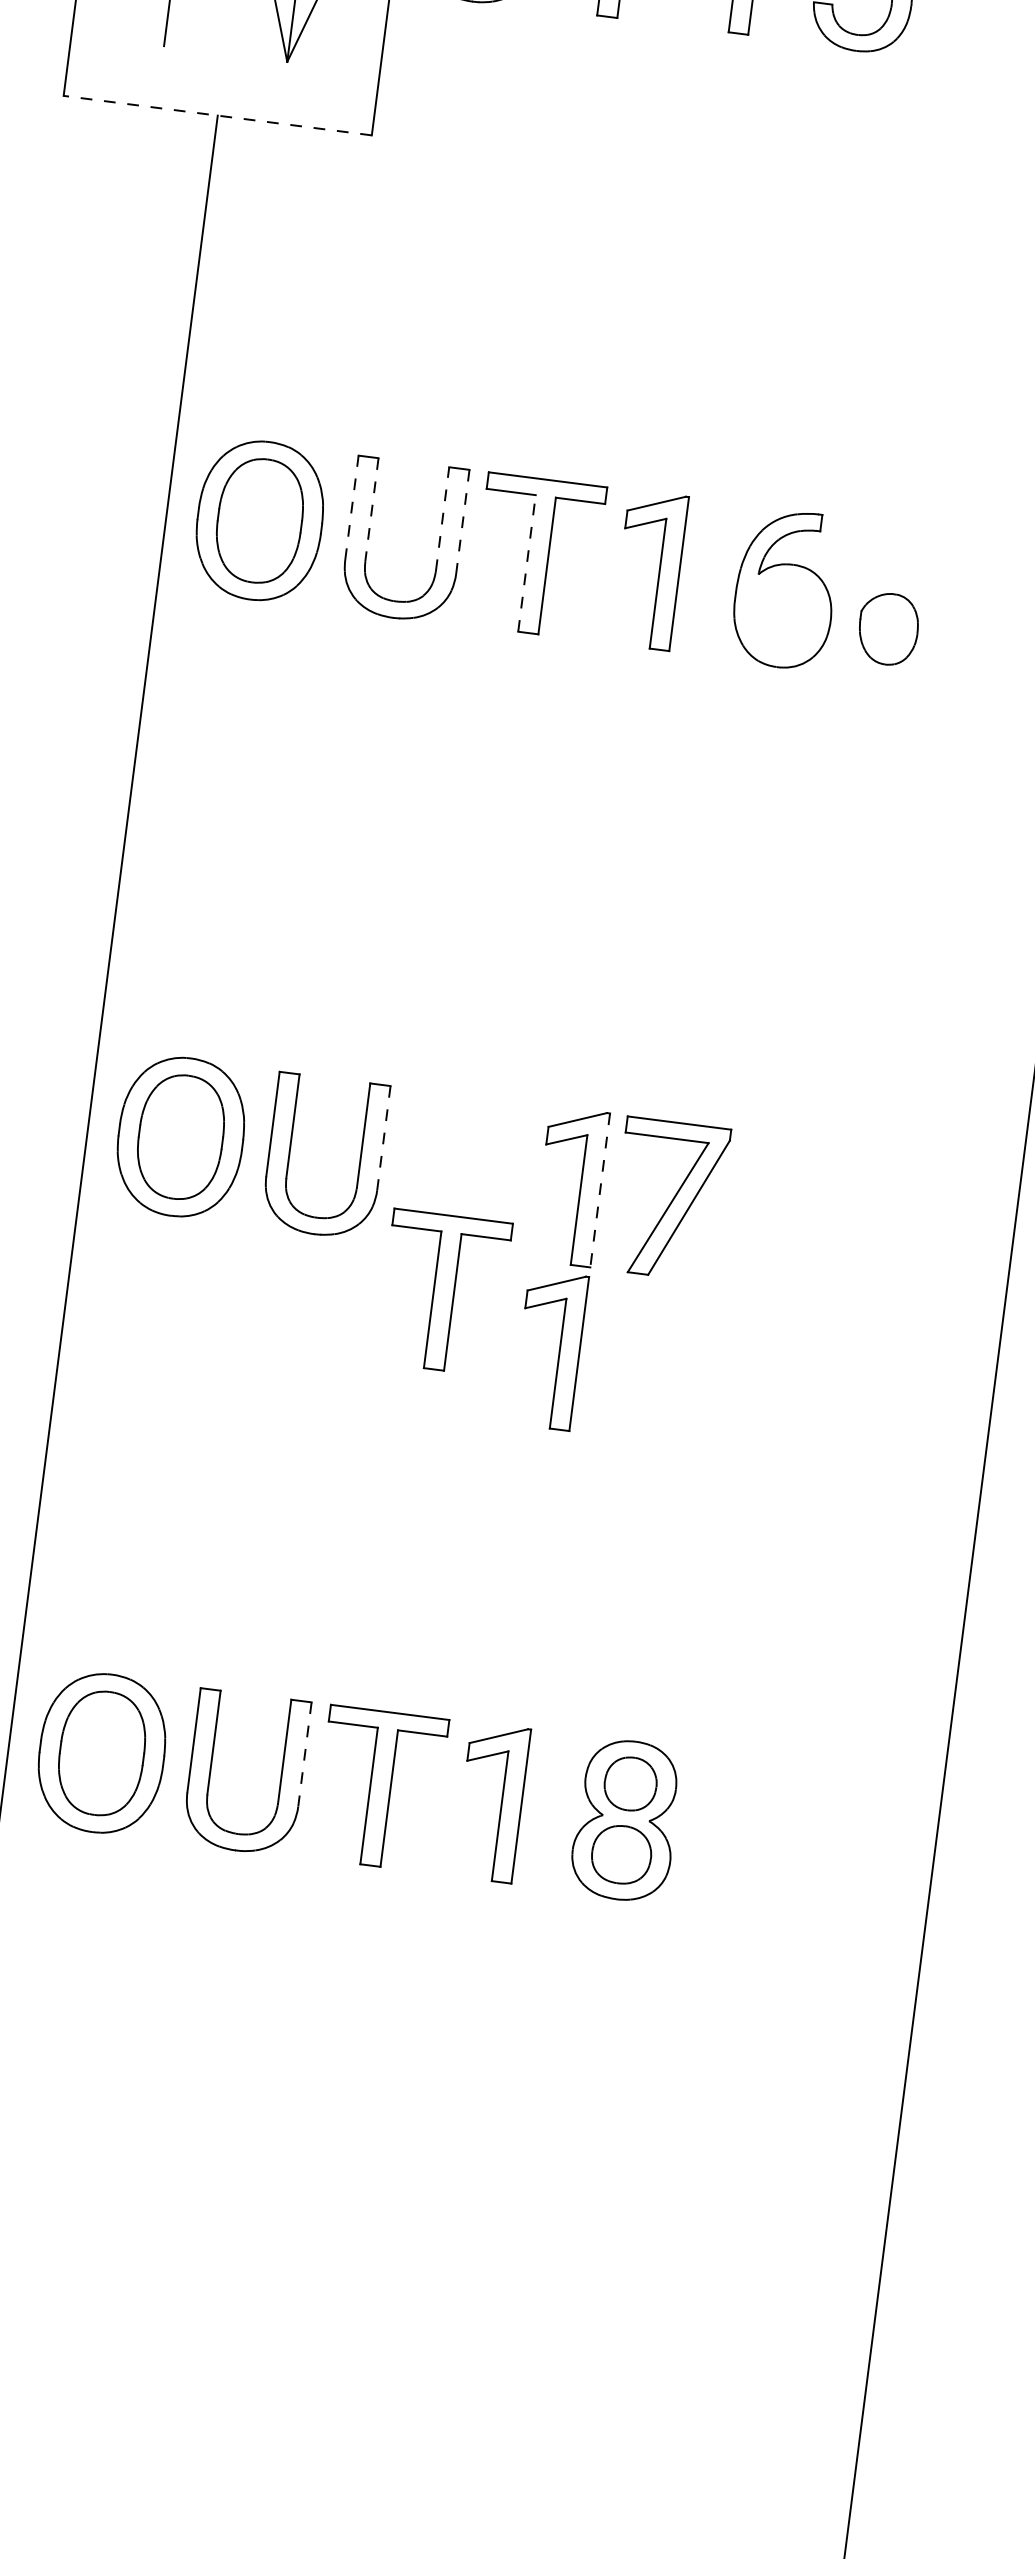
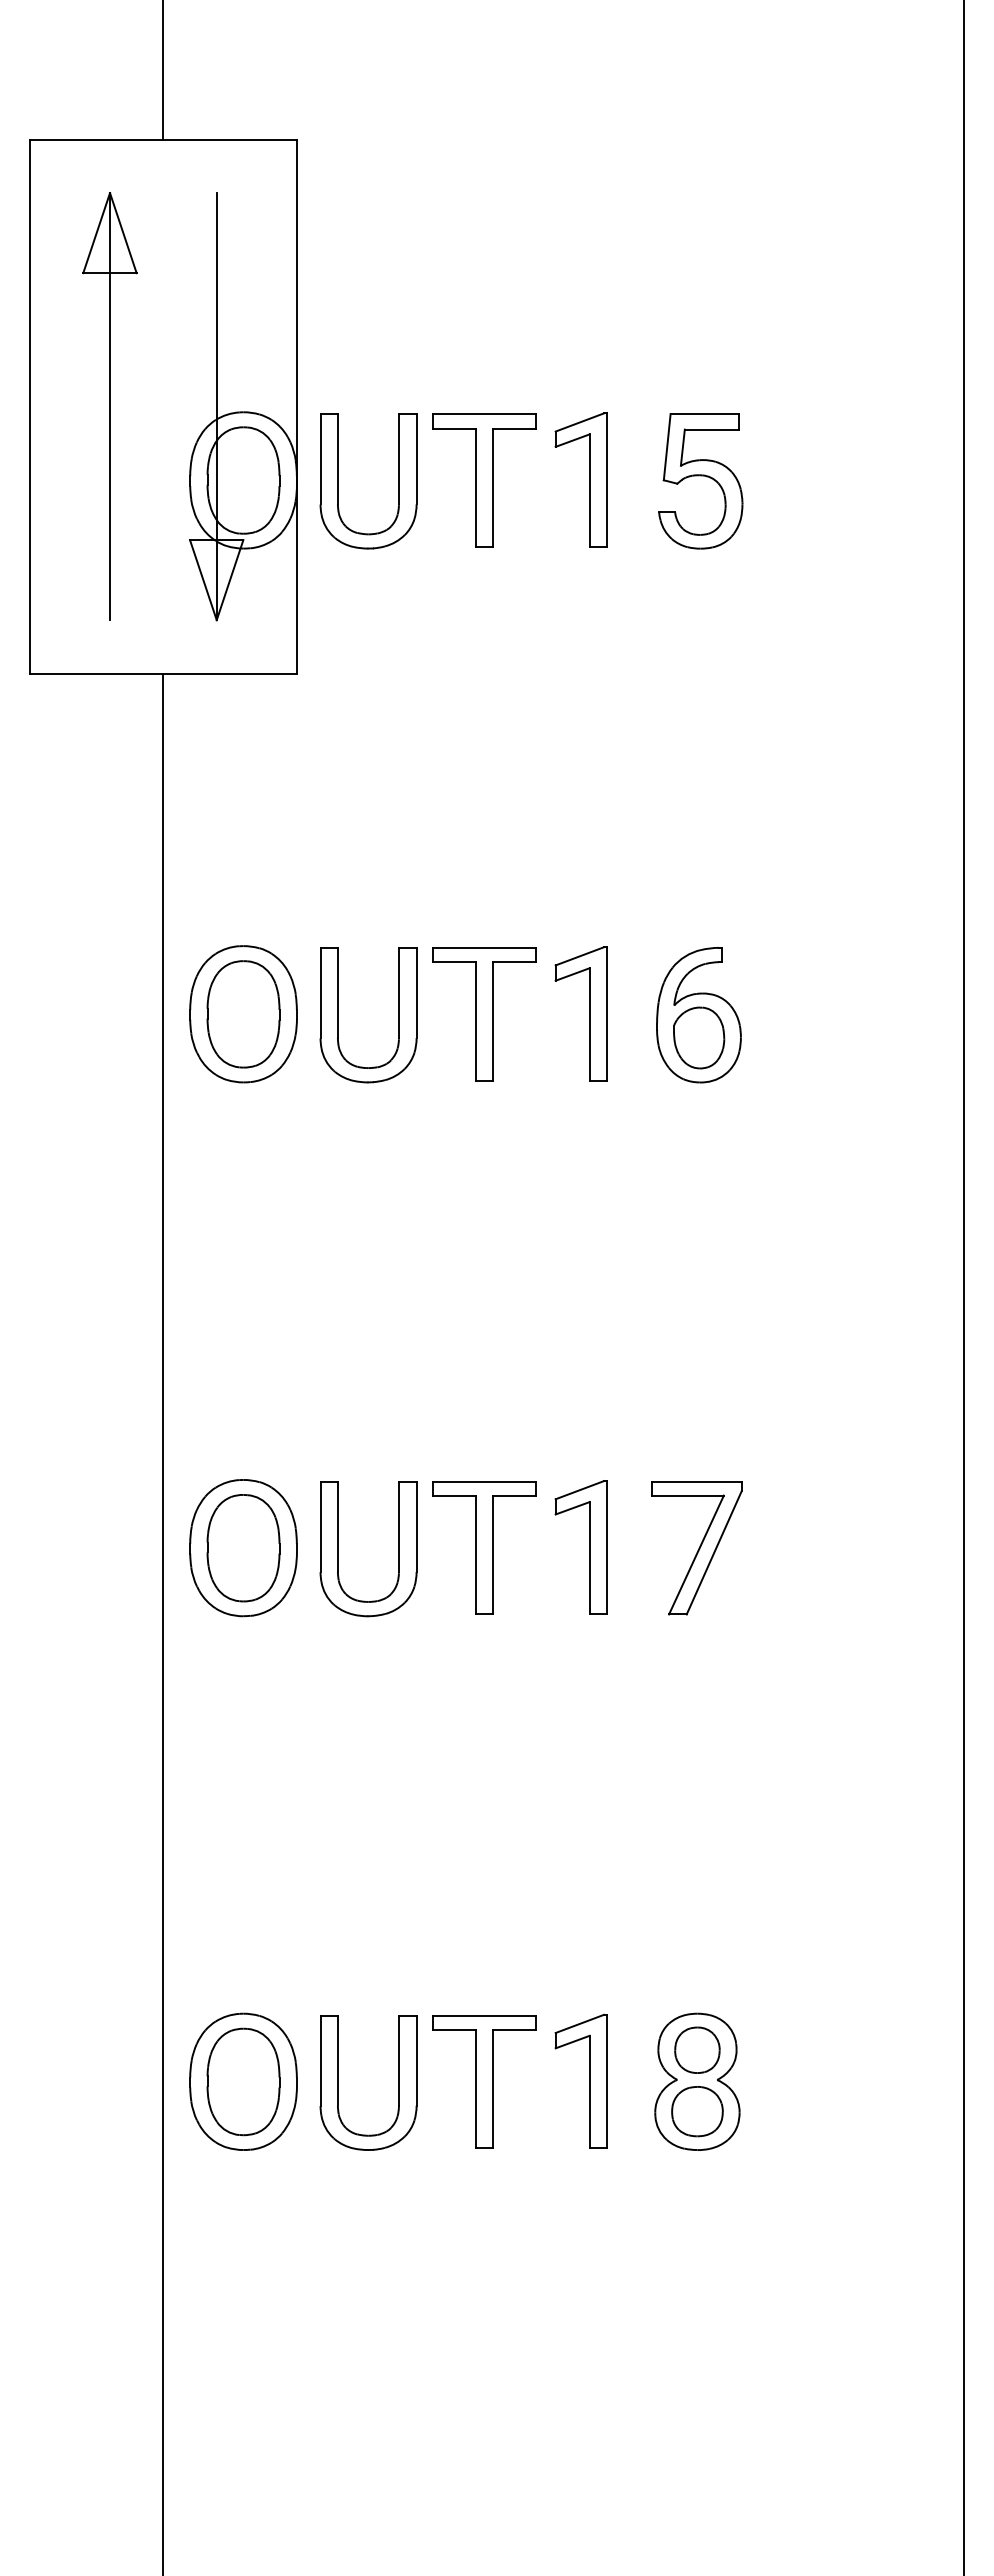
line: (216, 115) -> (162, 673), dashed -> solid
line: (351, 507) -> (320, 992), dashed -> solid
line: (371, 509) -> (337, 992), dashed -> solid
line: (443, 518) -> (399, 992), dashed -> solid
line: (462, 522) -> (416, 993), dashed -> solid
line: (526, 562) -> (475, 1020), dashed -> solid
part: (889, 628) -> (699, 1037), moved
line: (383, 1138) -> (416, 1527), dashed -> solid
line: (600, 1190) -> (606, 1547), dashed -> solid
part: (669, 1200) -> (696, 1548), moved
part: (443, 1292) -> (484, 1547), moved
part: (559, 1350) -> (589, 1688), removed
line: (304, 1755) -> (416, 2061), dashed -> solid

